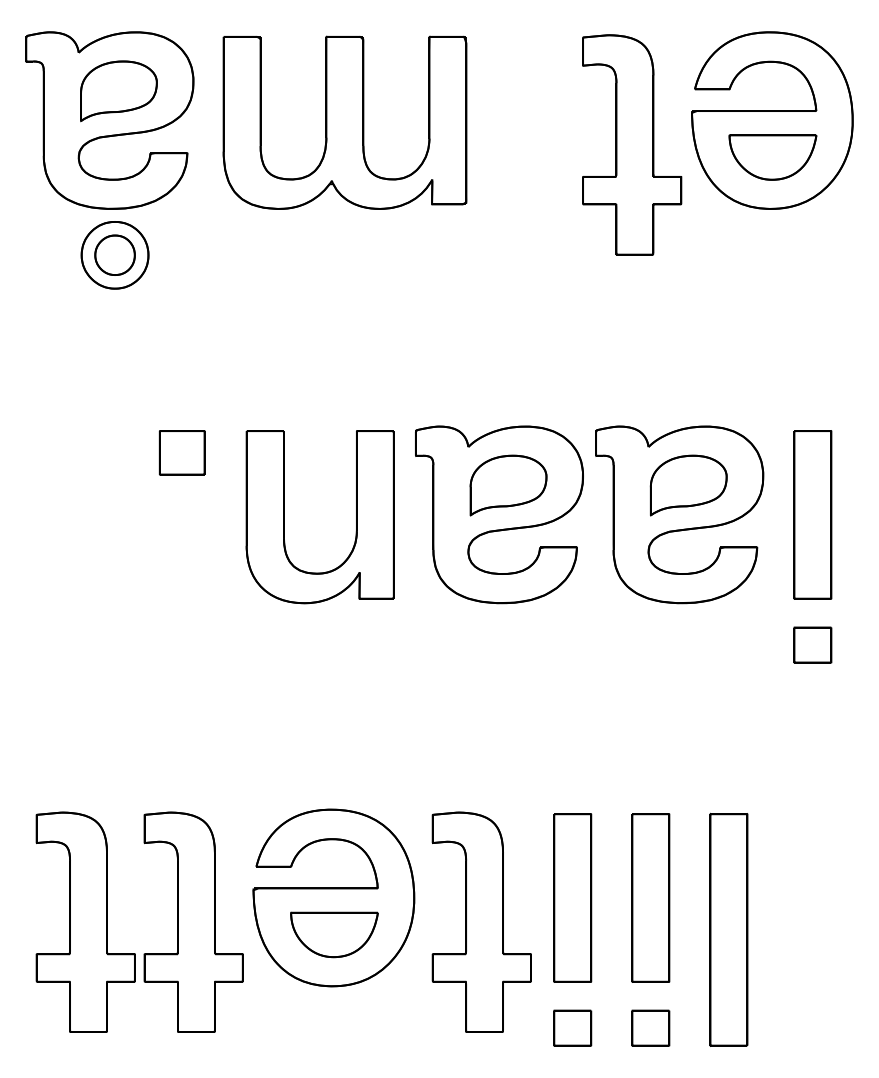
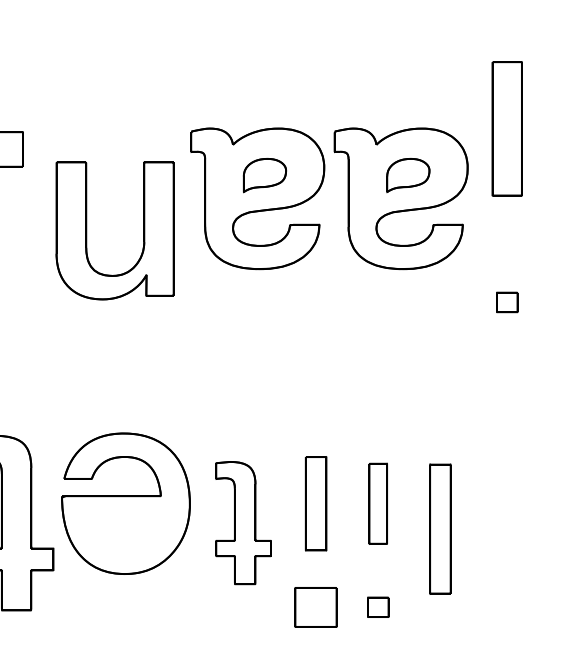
part: (508, 485) -> (264, 175), size x0.7
part: (688, 485) -> (408, 175), size x0.7
part: (812, 514) -> (506, 128), moved
part: (284, 517) -> (86, 231), moved
part: (812, 644) -> (506, 302), size x0.7
part: (572, 897) -> (315, 503), size x0.7
part: (650, 897) -> (377, 503), size x0.6
part: (481, 921) -> (243, 522), size x0.7
part: (728, 929) -> (440, 528), size x0.7
part: (334, 934) -> (126, 532), removed
part: (572, 1027) -> (315, 606), size x1.4
part: (650, 1027) -> (377, 606), size x0.7

